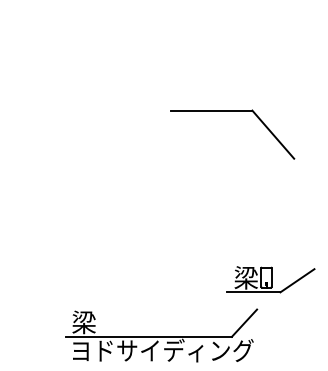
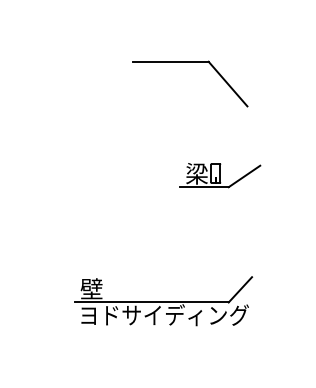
part: (232, 111) -> (190, 62), moved
part: (271, 279) -> (220, 175), moved
text: (83, 321) -> (91, 288), 梁 -> 壁

